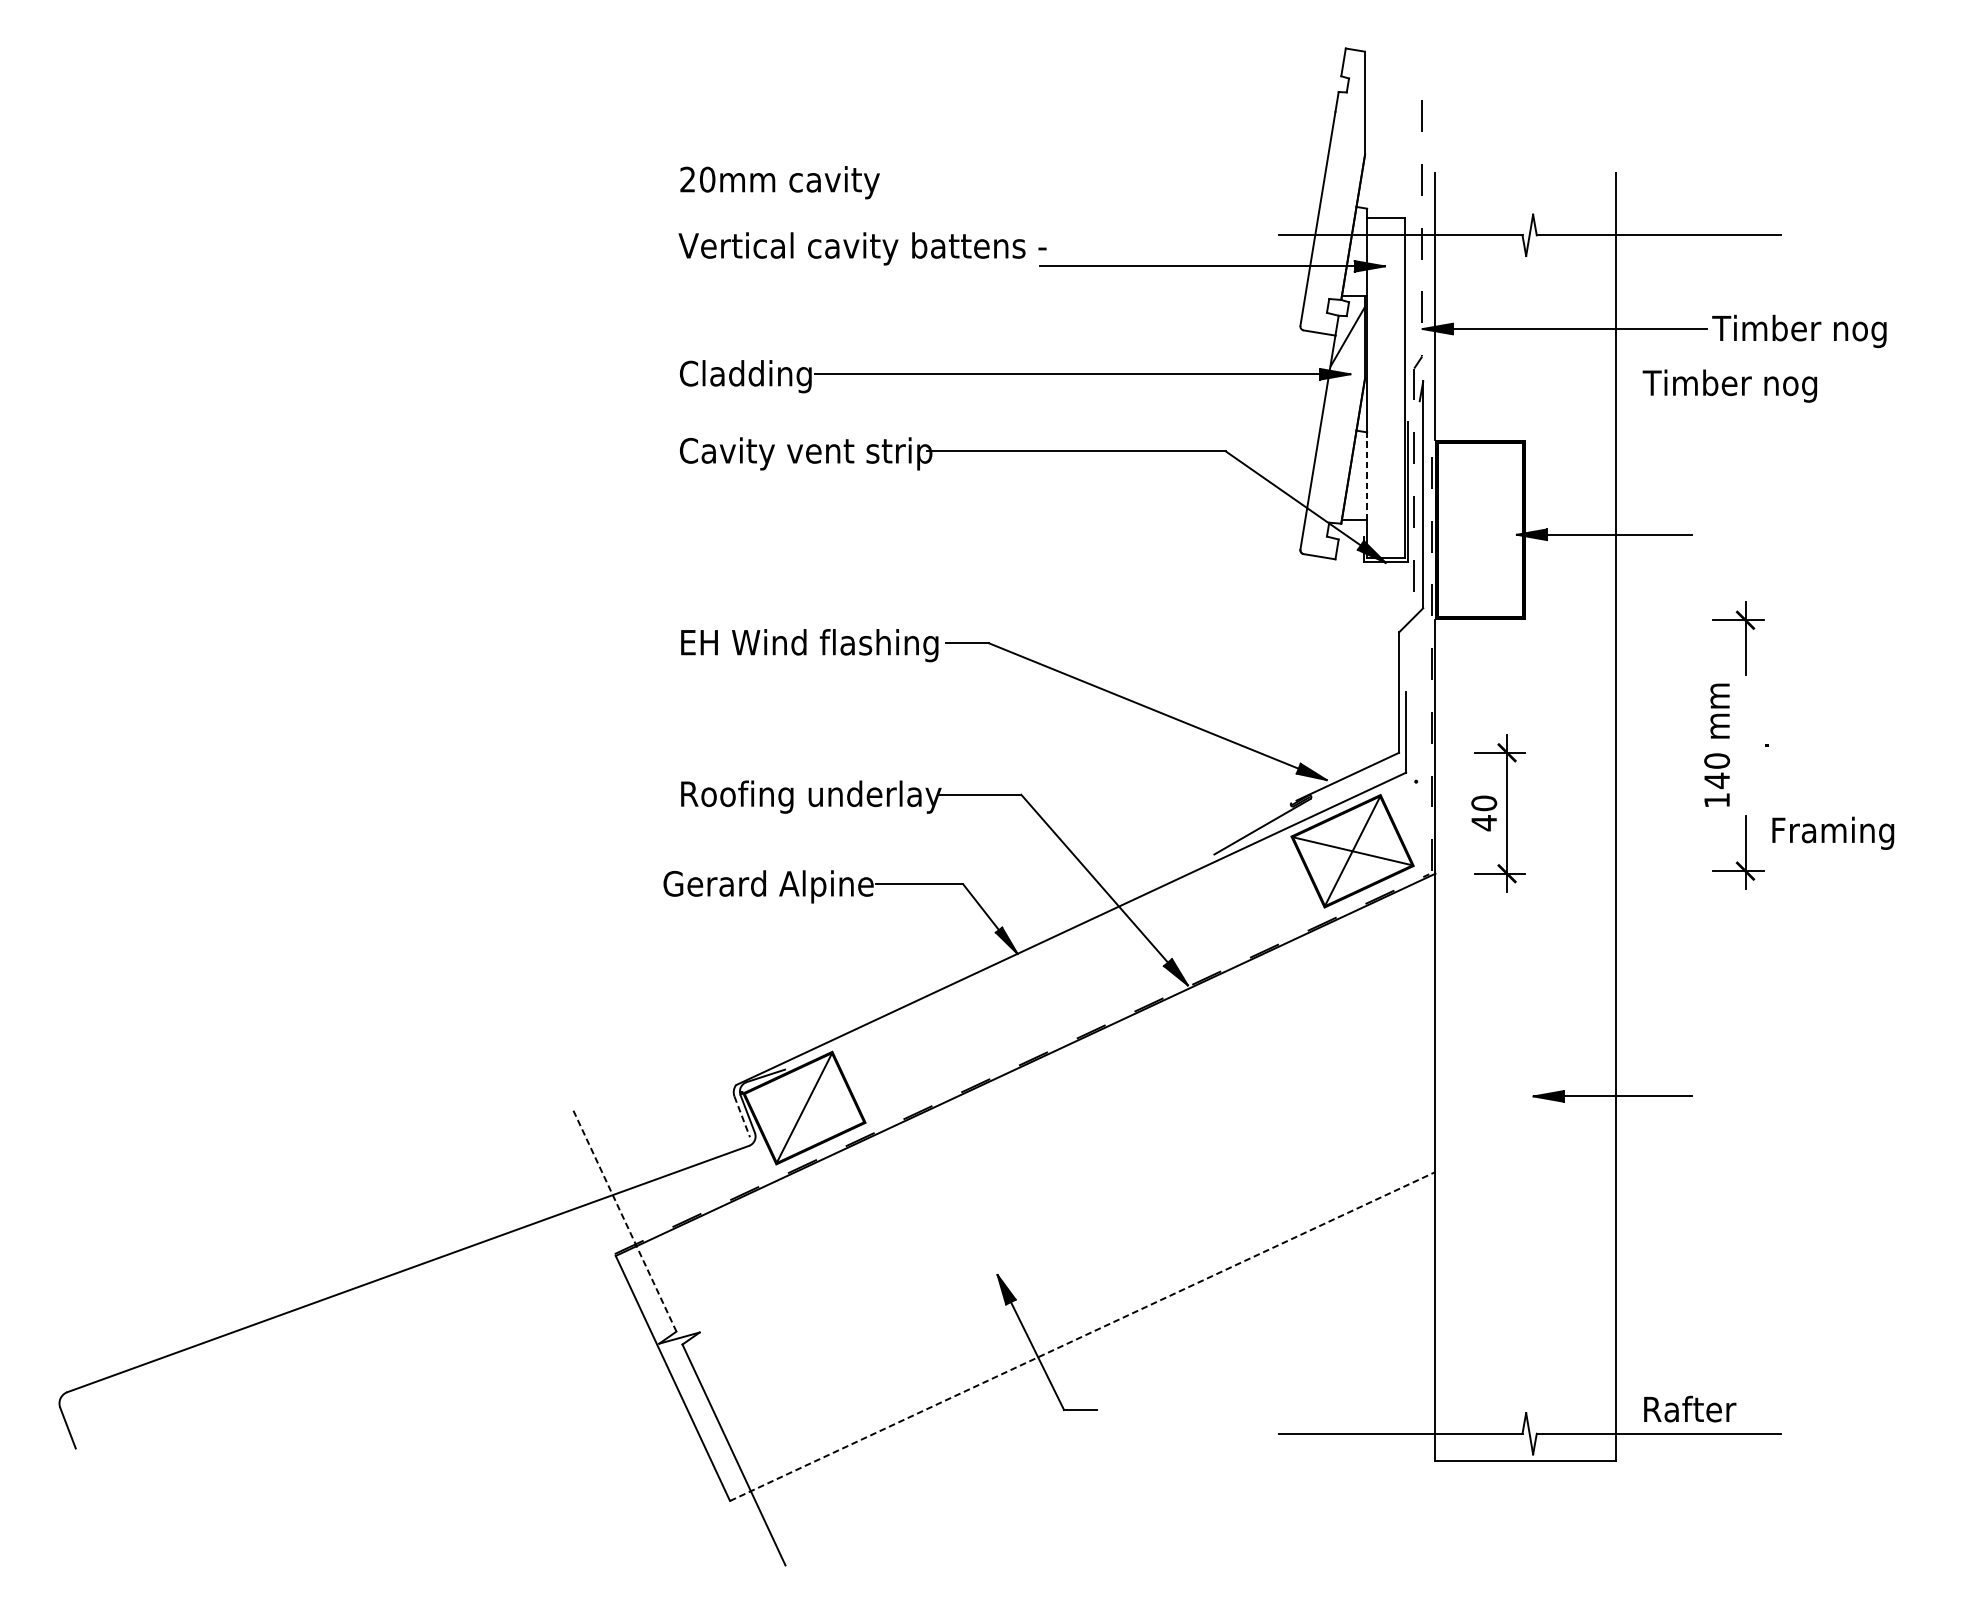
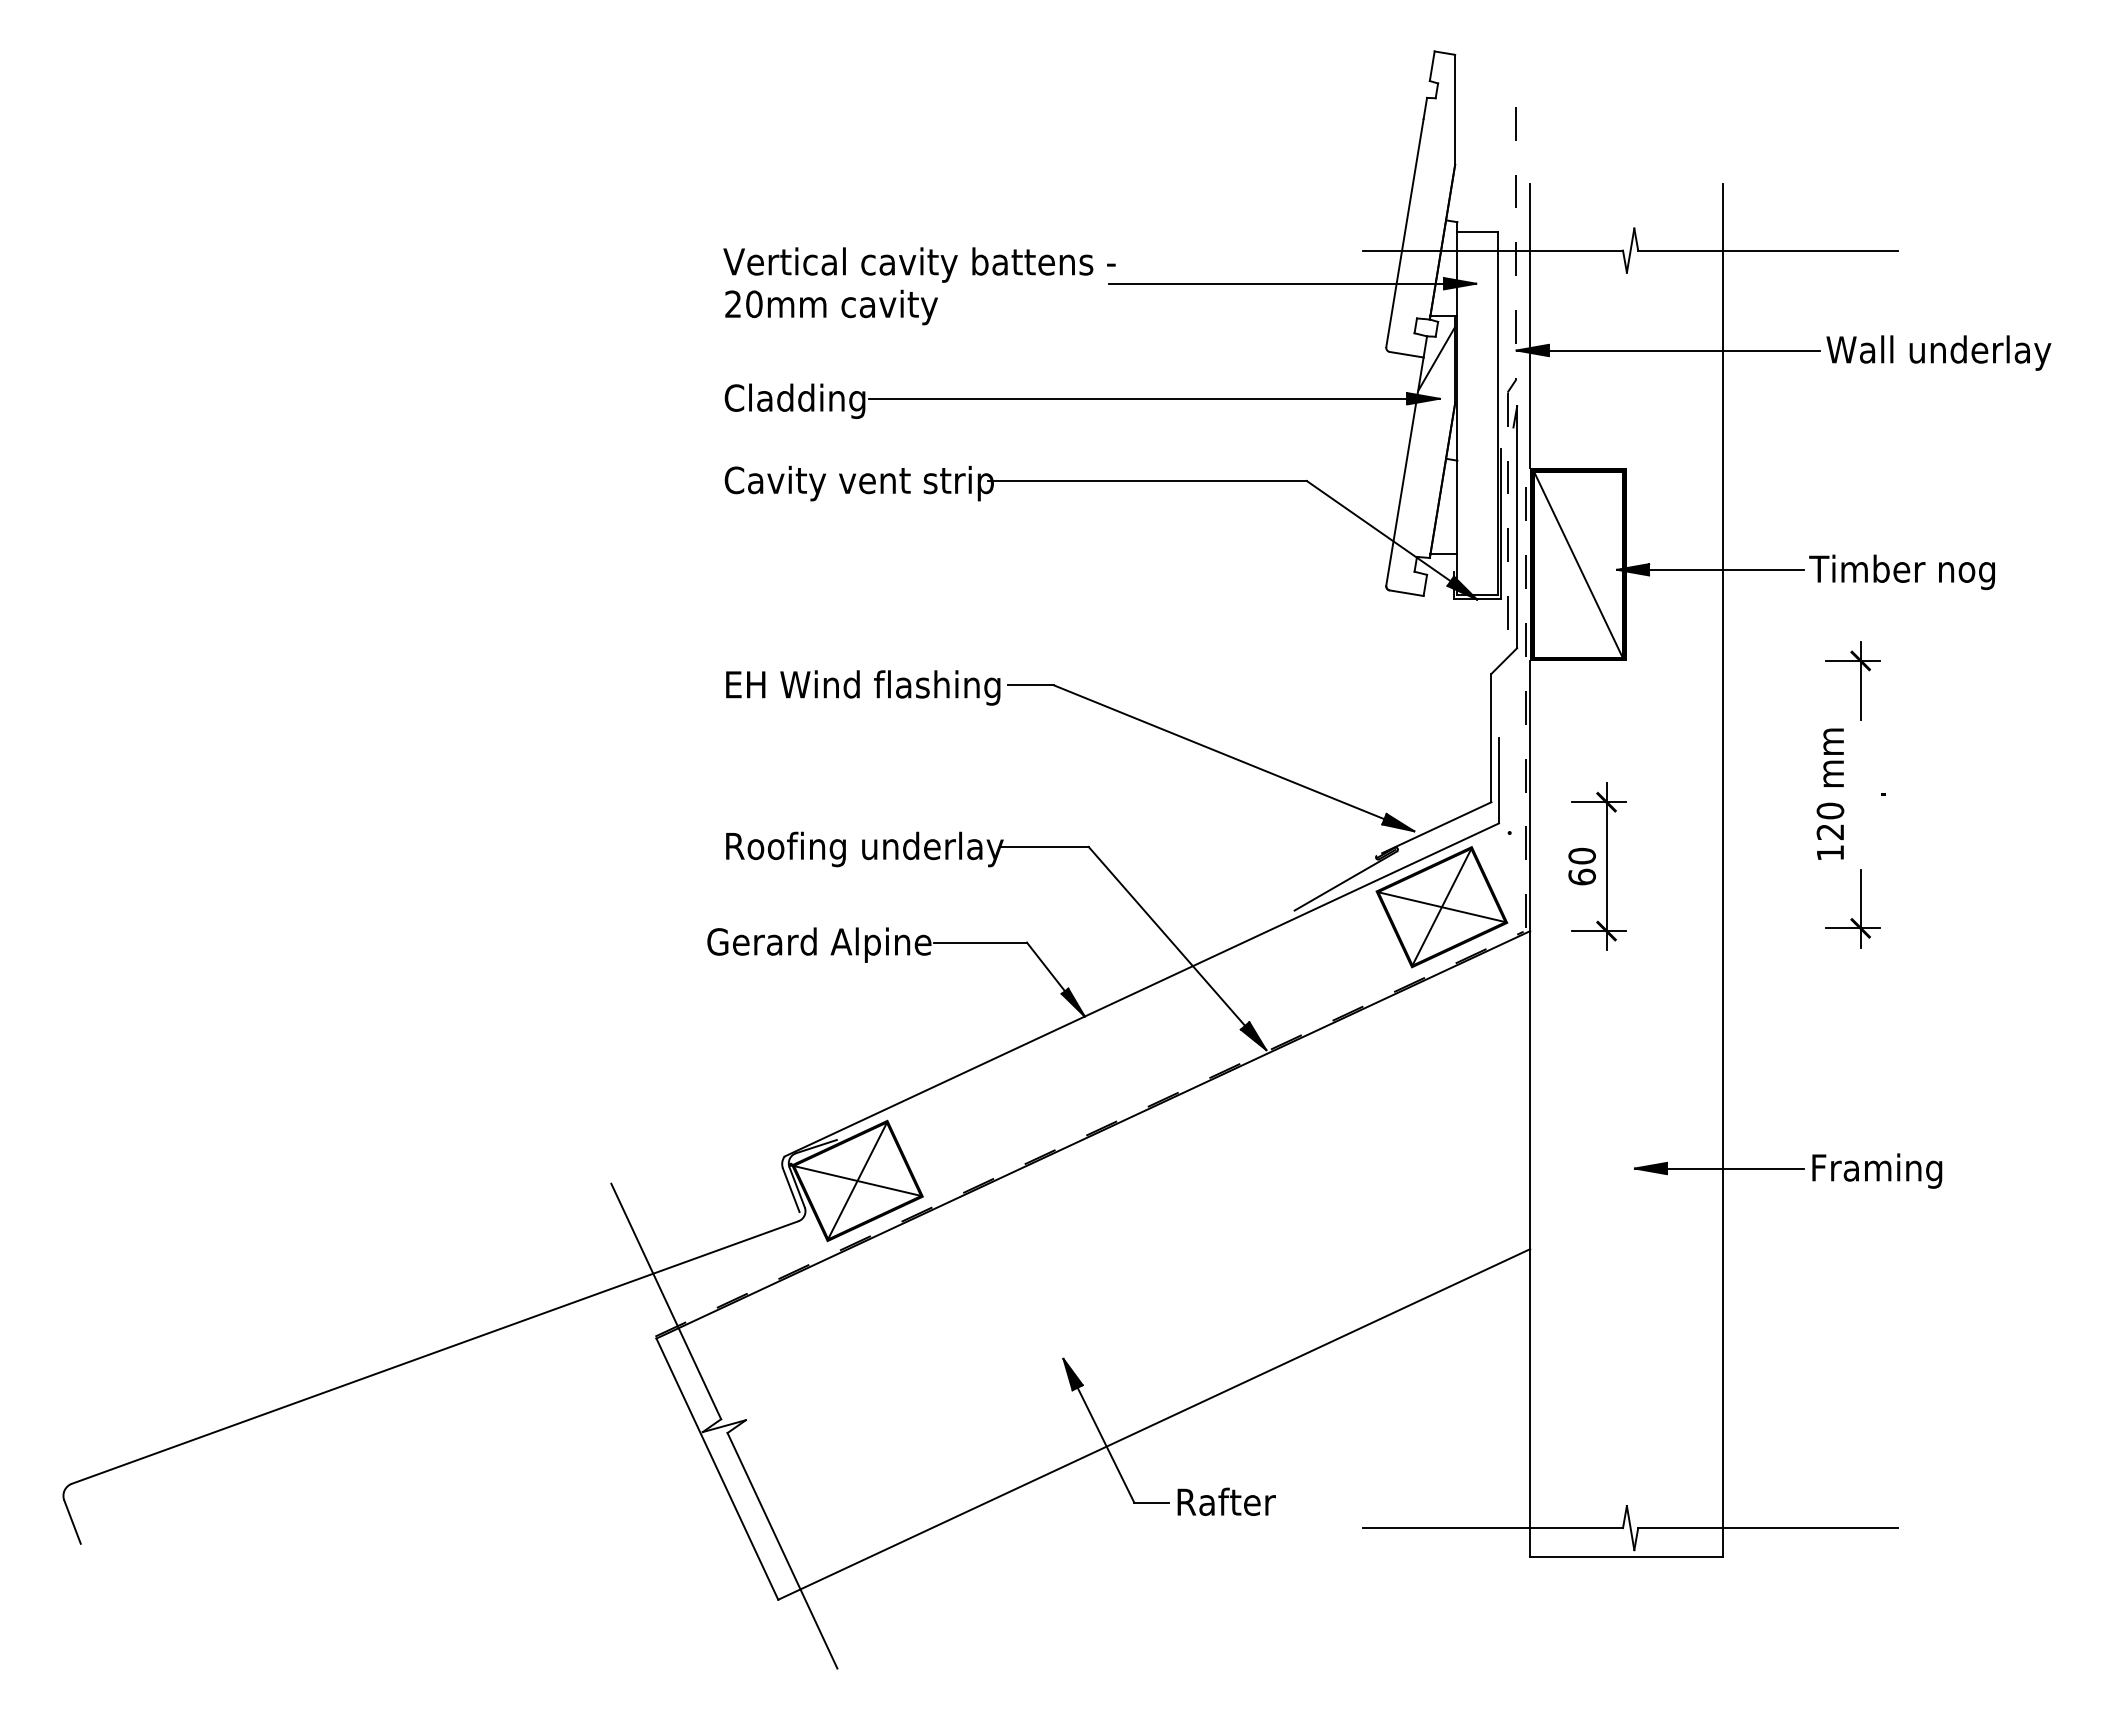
text: (779, 182) -> (831, 307), moved
text: (1818, 330) -> (1938, 352), Timber nog -> Wall underlay
text: (1729, 386) -> (1901, 572), moved
line: (1367, 476) -> (1457, 507), dashed -> solid
line: (1480, 529) -> (1578, 564), added
text: (1716, 780) -> (1829, 831), 140 -> 120
text: (1483, 822) -> (1581, 876), 40 -> 60
text: (1833, 832) -> (1877, 1170), moved
line: (804, 1107) -> (857, 1180), added
line: (742, 1117) -> (791, 1190), dashed -> solid
line: (625, 1221) -> (666, 1301), dashed -> solid
line: (1082, 1336) -> (1154, 1424), dashed -> solid
text: (1689, 1408) -> (1226, 1501), moved

